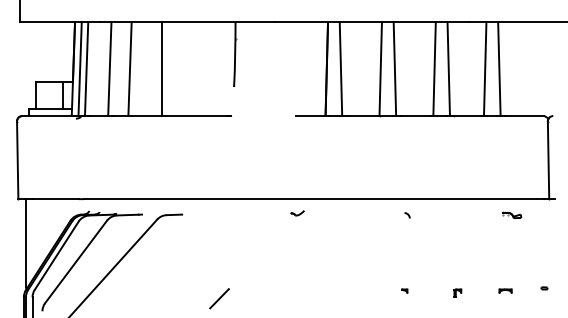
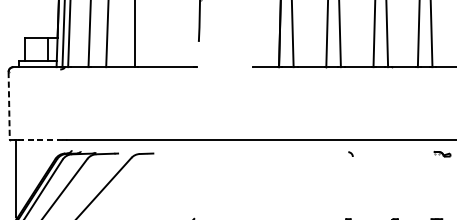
line: (17, 160) -> (9, 106), solid -> dashed
line: (55, 199) -> (42, 140), solid -> dashed
part: (297, 213) -> (254, 152), removed

